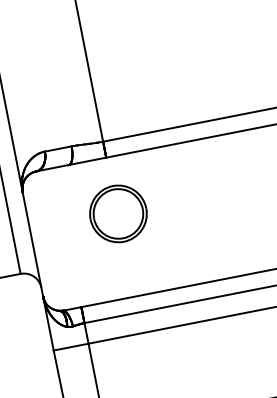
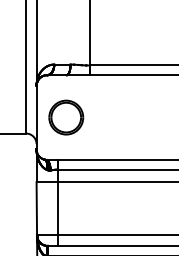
part: (118, 213) -> (66, 117), moved

